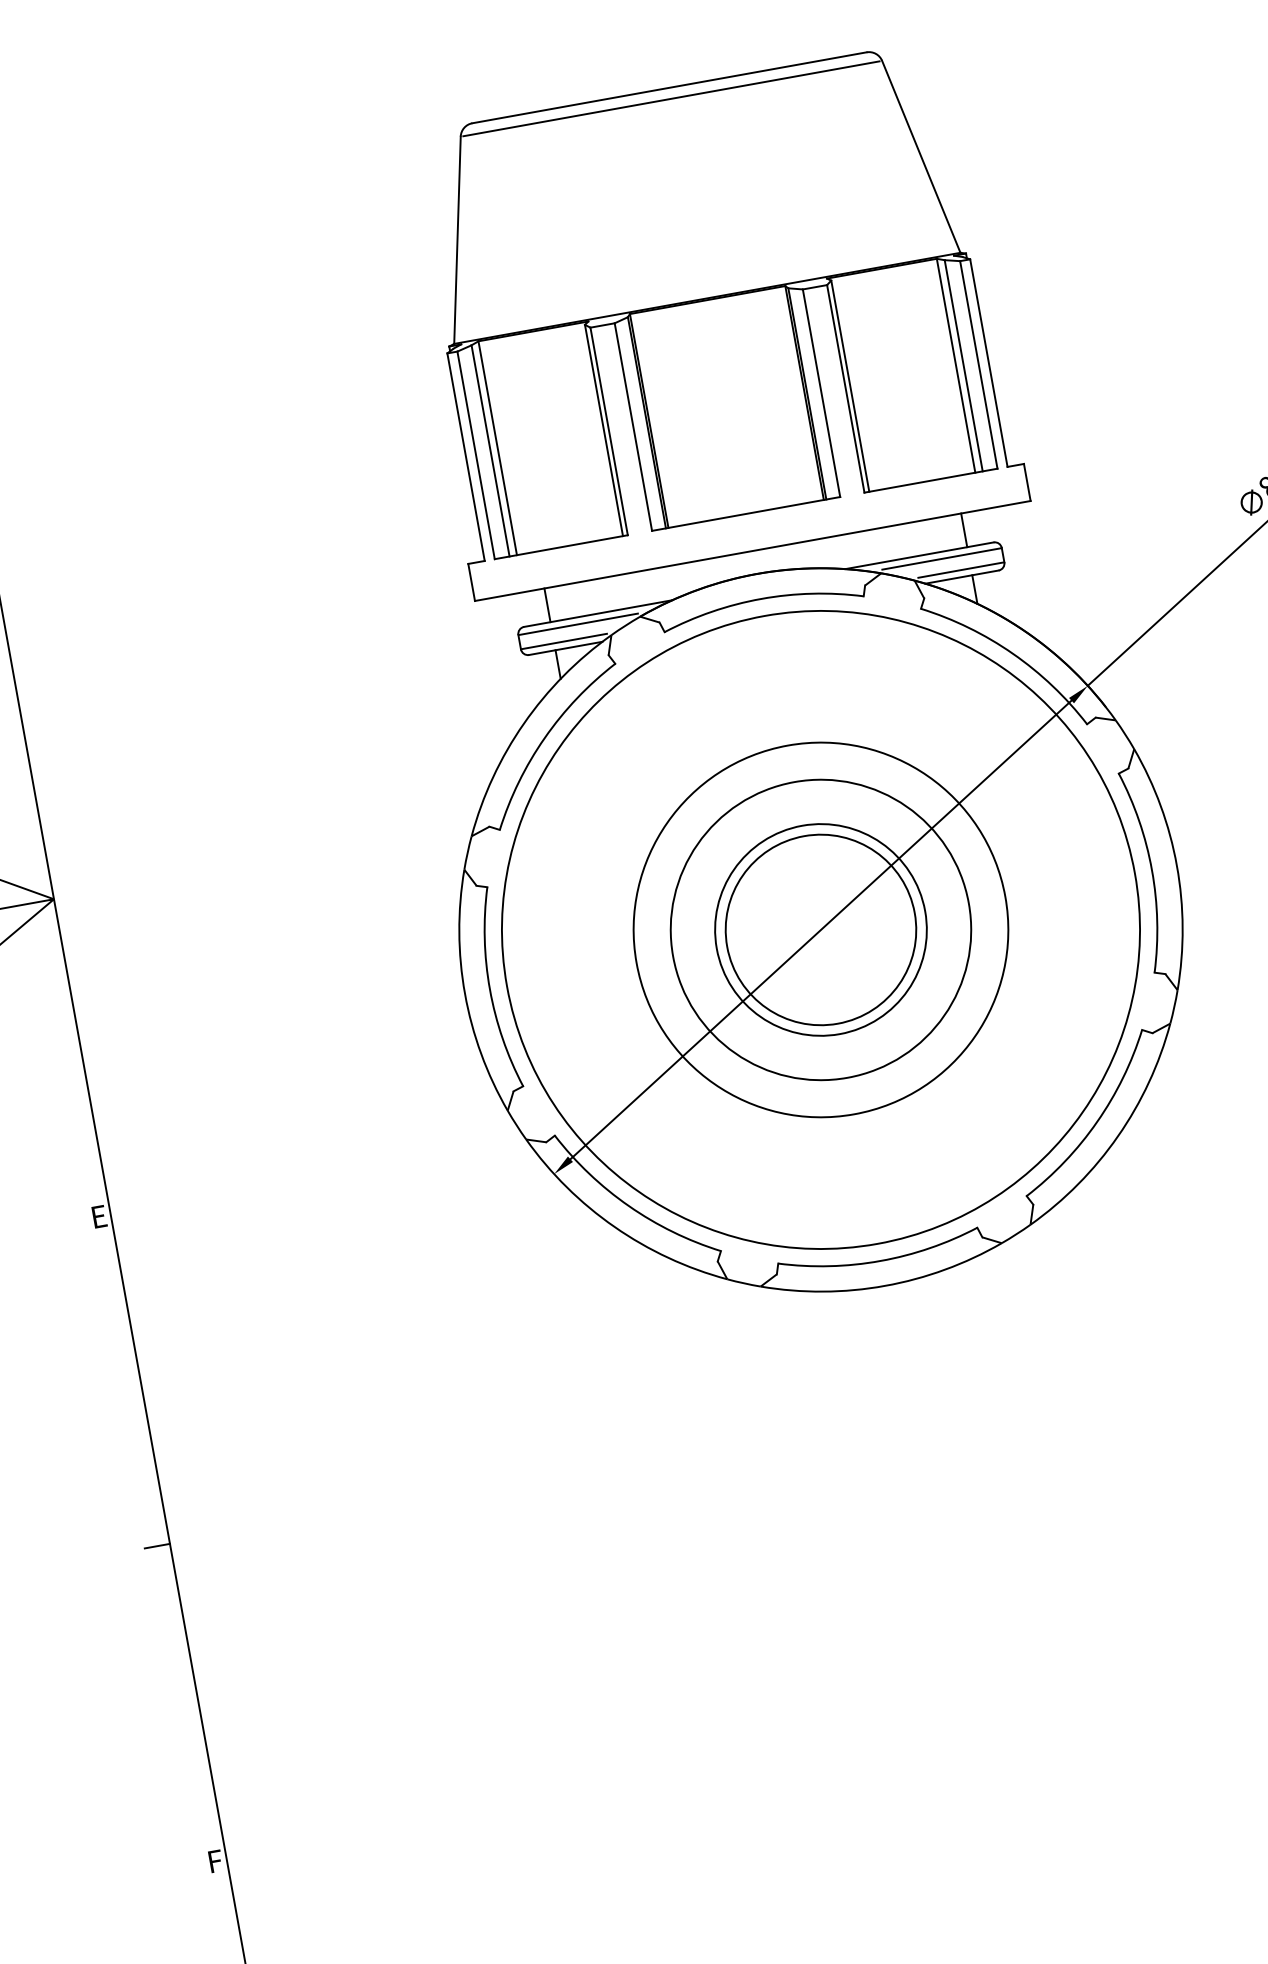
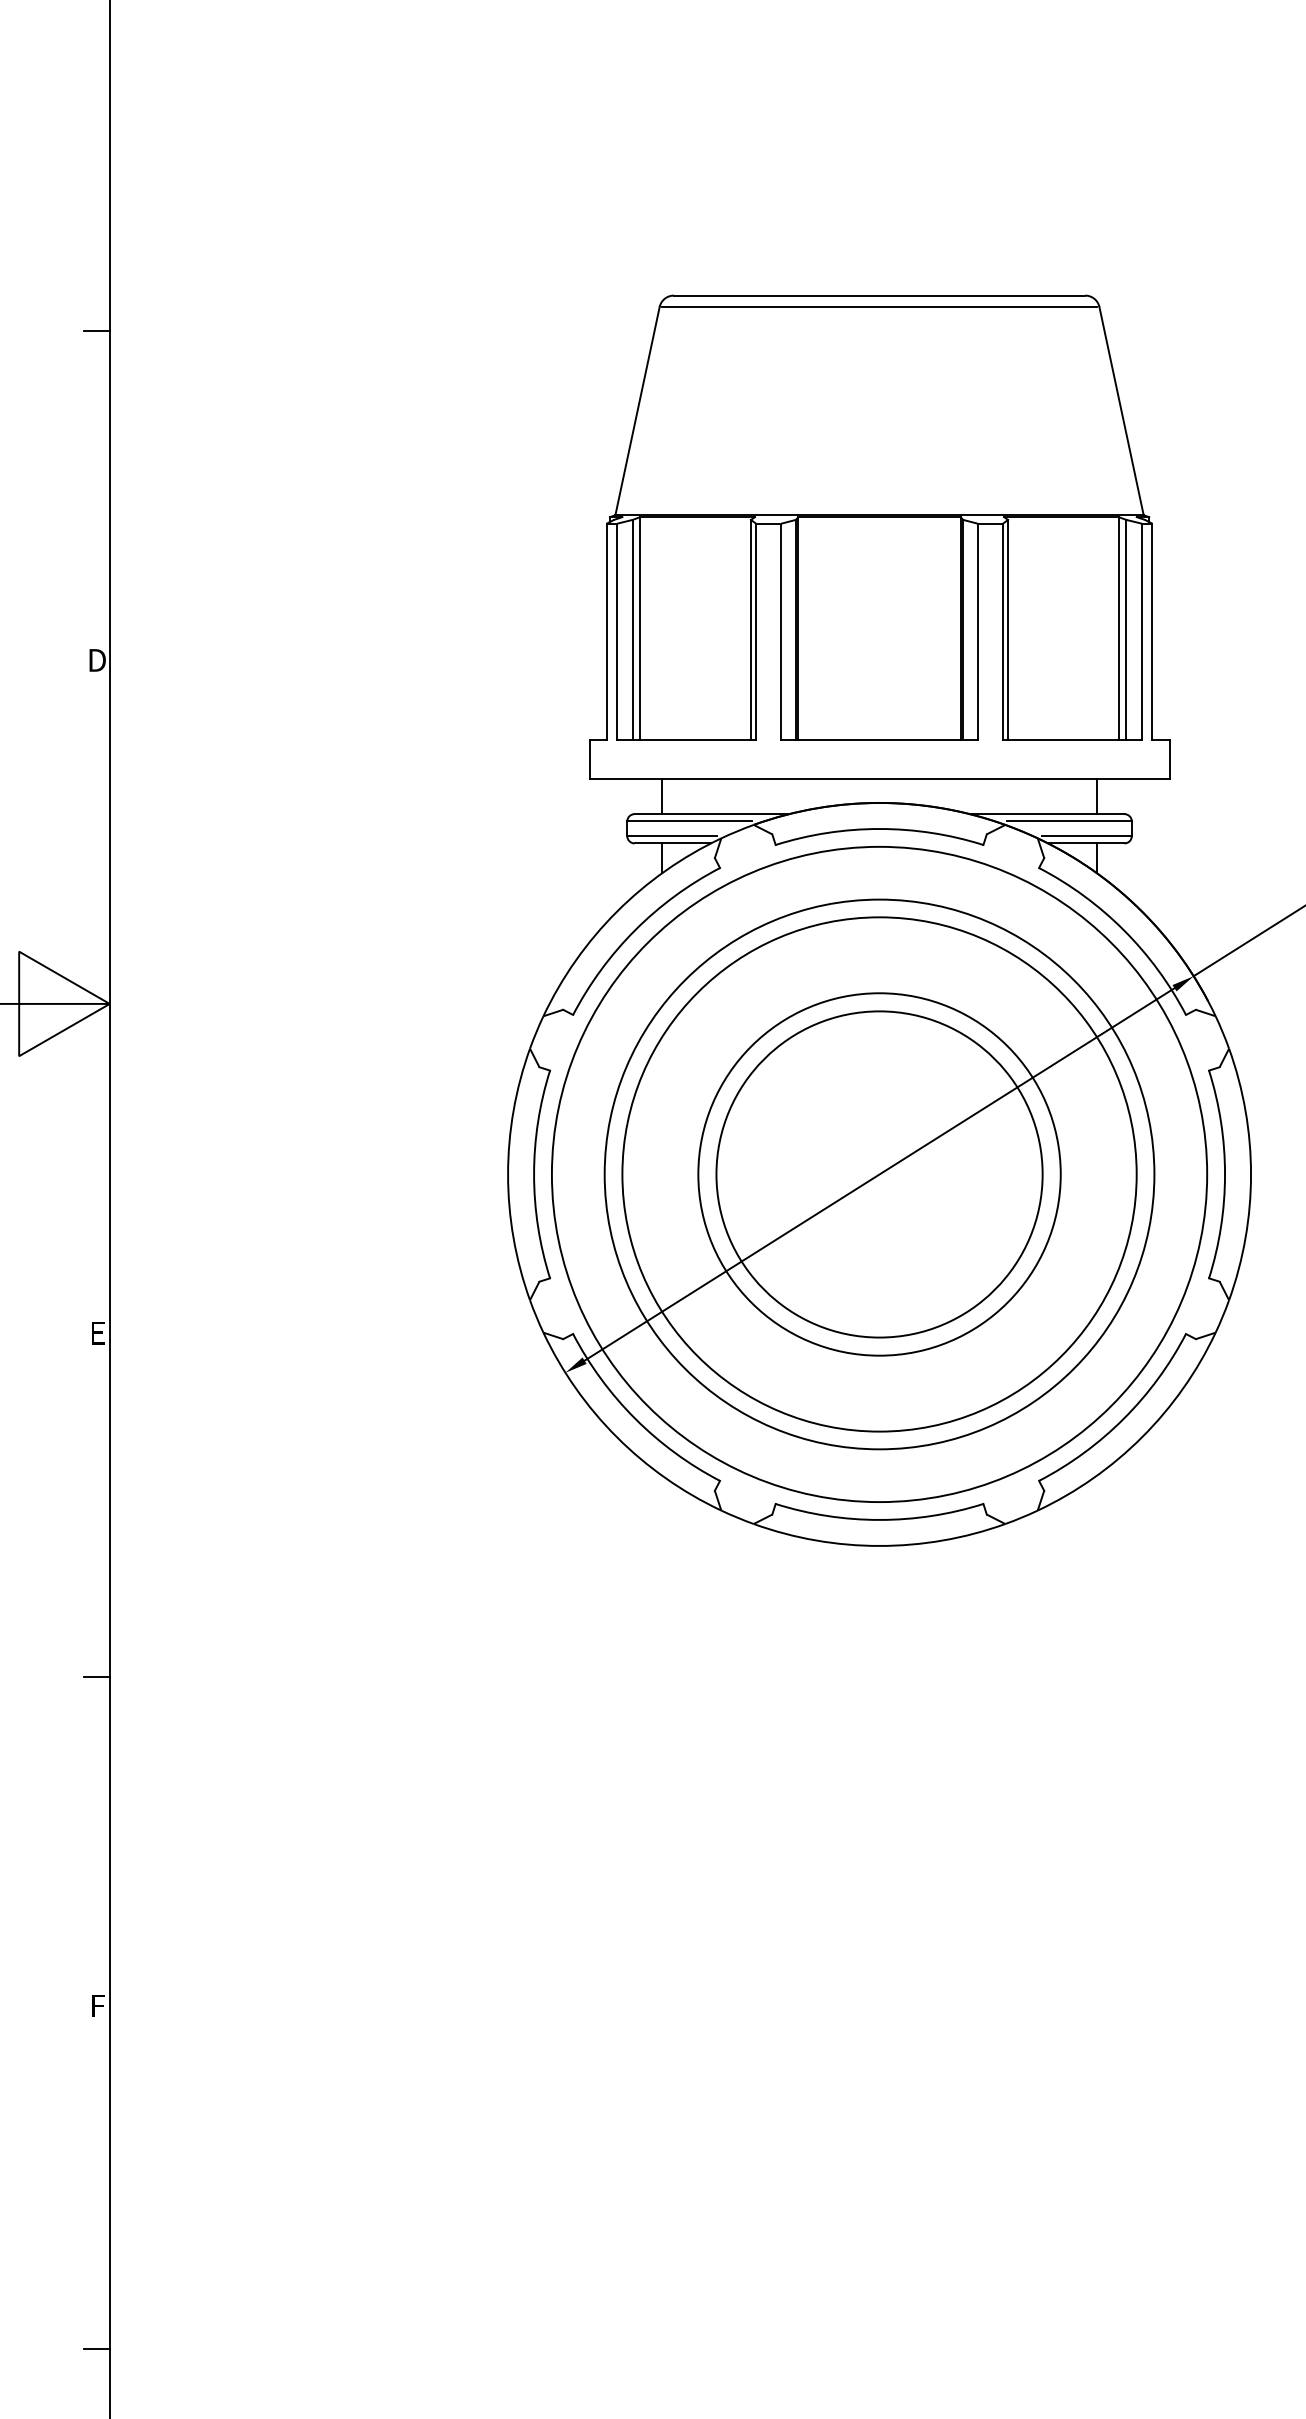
circle: (820, 929) -> (879, 1174), size x1.43
circle: (820, 929) -> (879, 1174), size x1.67
circle: (820, 929) -> (879, 1174), size x1.67
circle: (820, 929) -> (879, 1174), size x1.67

